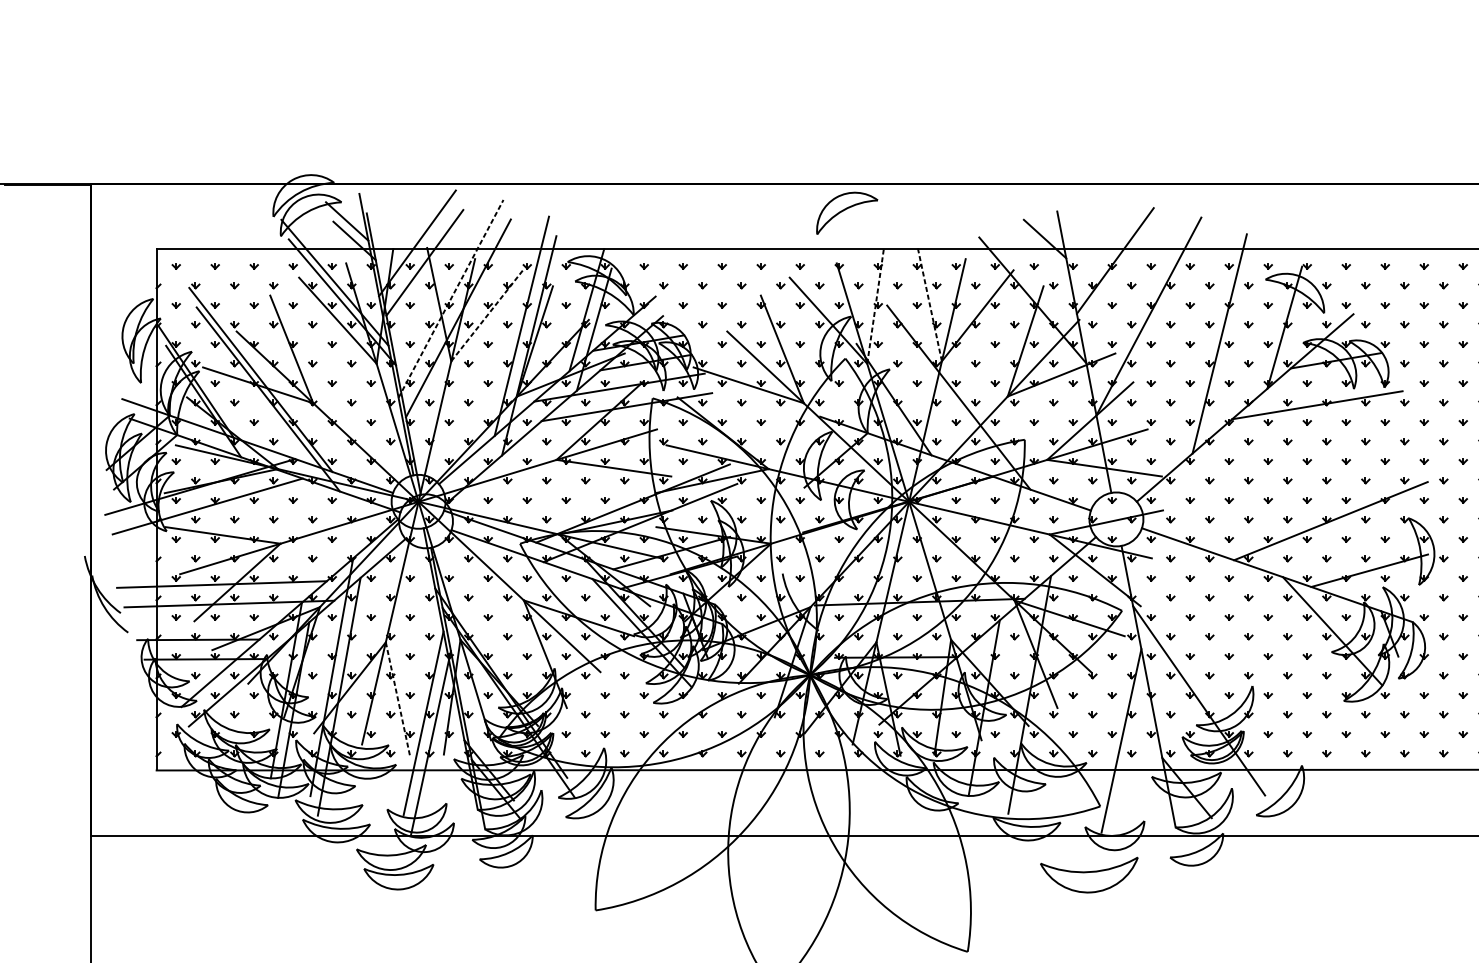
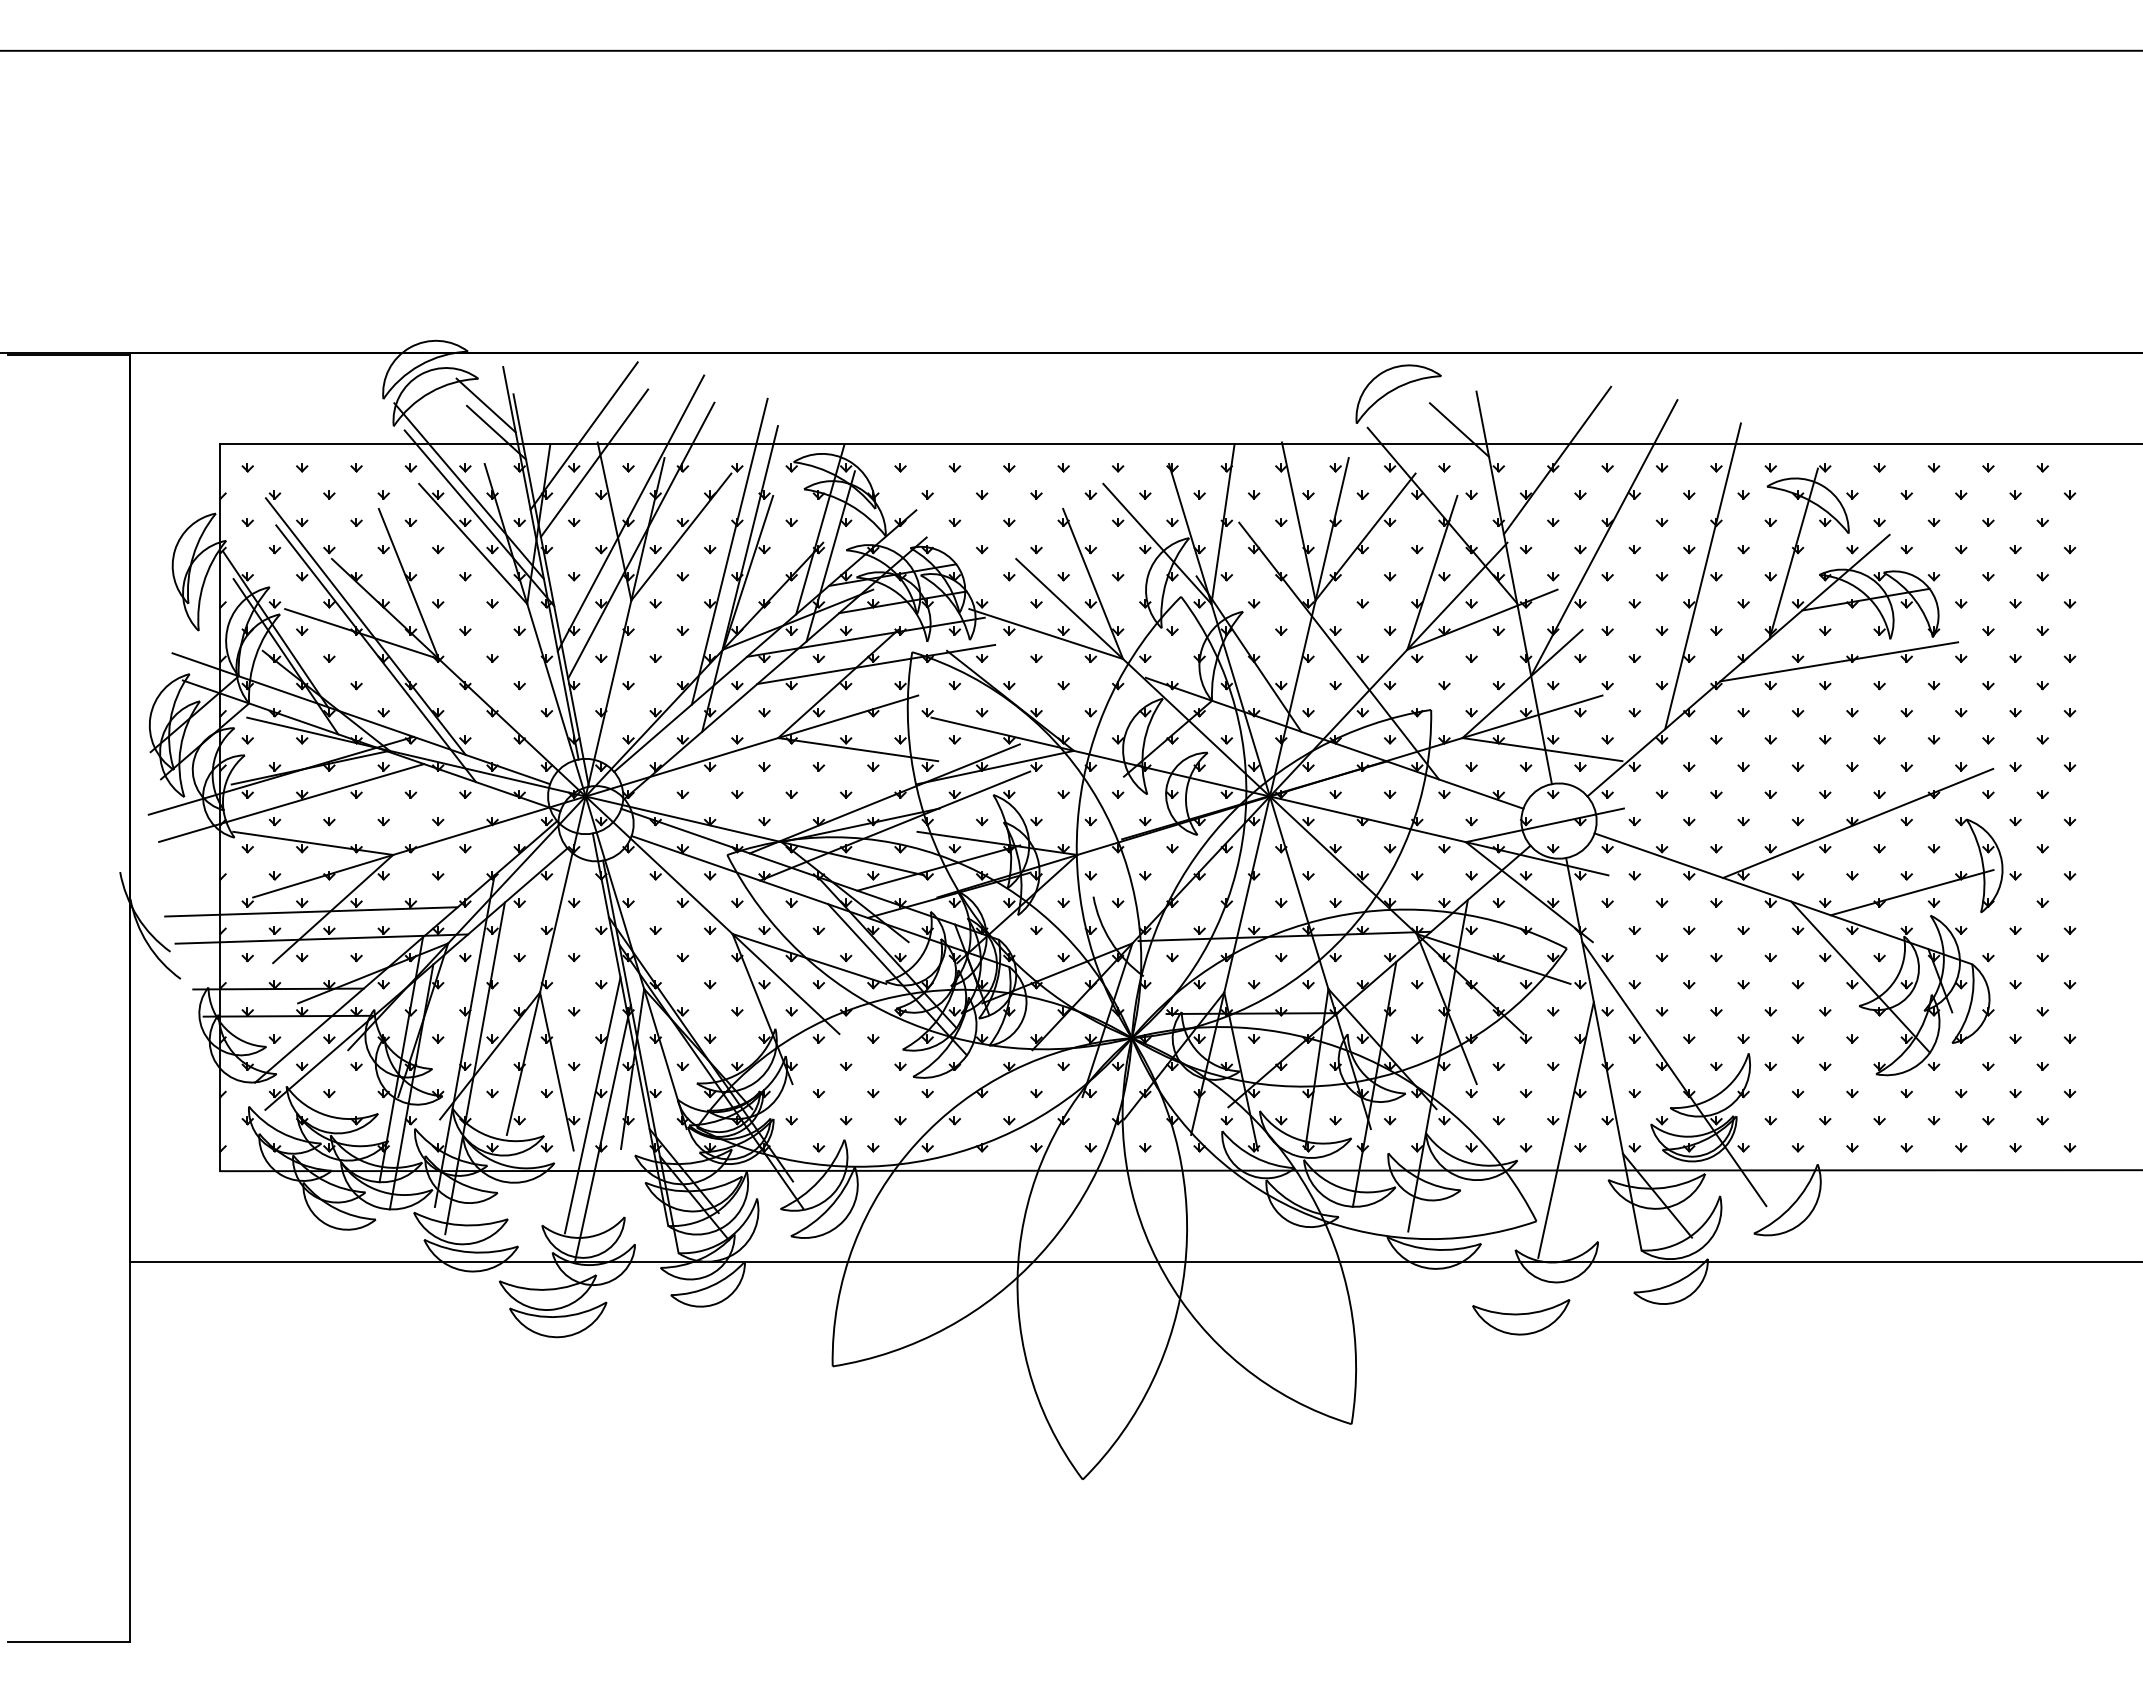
part: (847, 212) -> (1398, 393), moved
line: (451, 298) -> (631, 513), dashed -> solid
line: (929, 304) -> (1298, 521), dashed -> solid
line: (875, 306) -> (1223, 524), dashed -> solid
line: (487, 316) -> (681, 537), dashed -> solid
line: (397, 698) -> (556, 1071), dashed -> solid
part: (1089, 875) -> (1521, 1317), size x0.71

